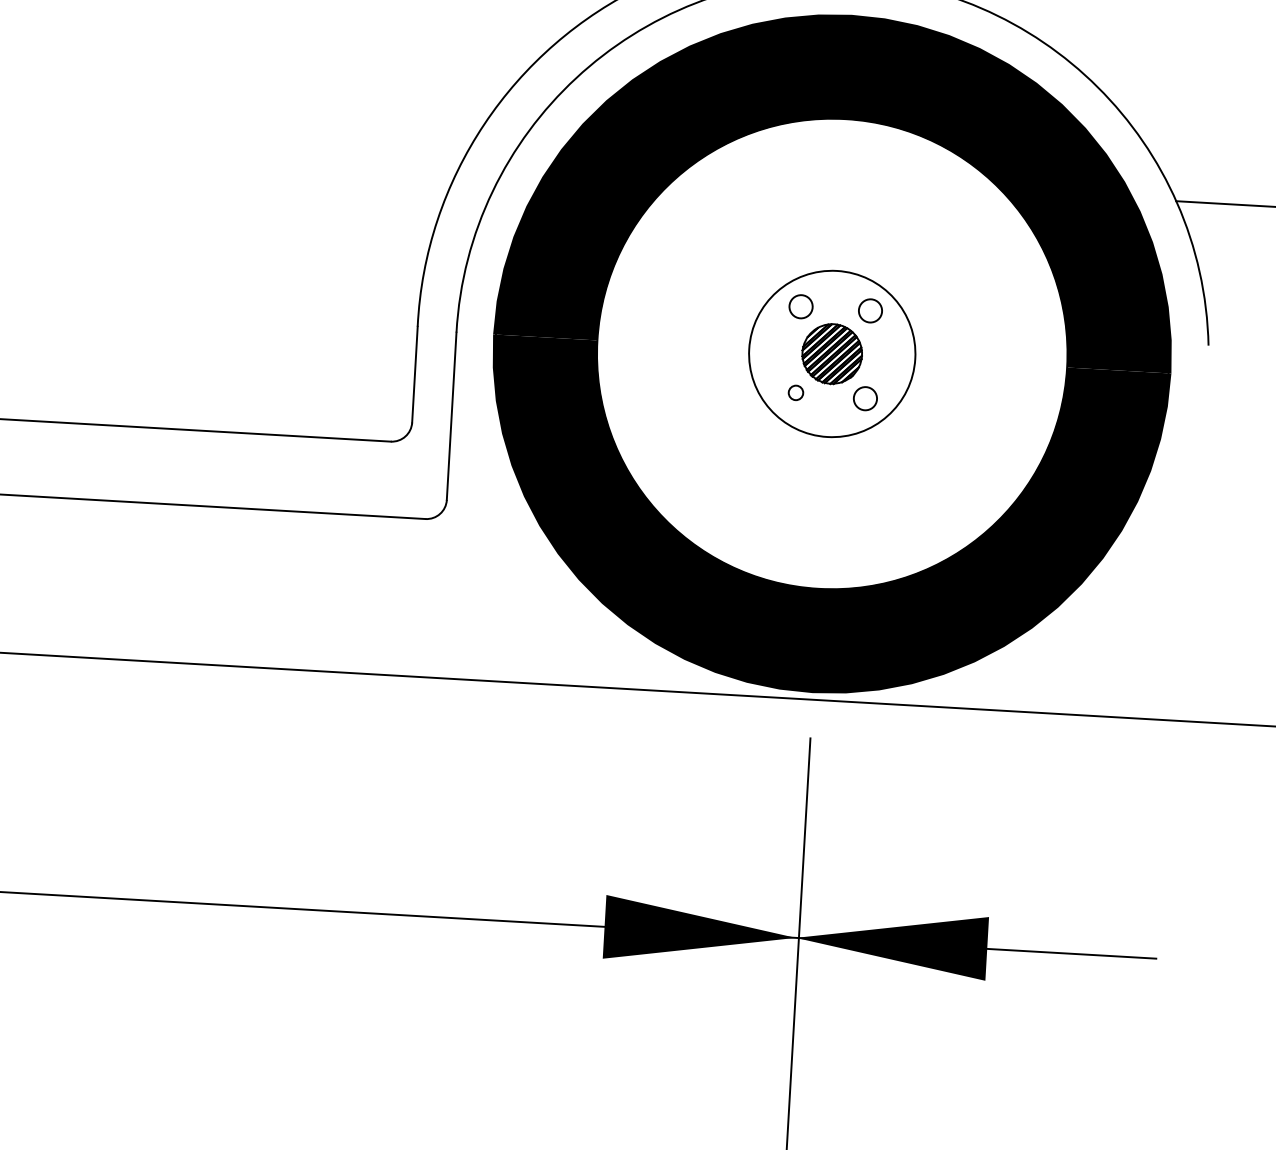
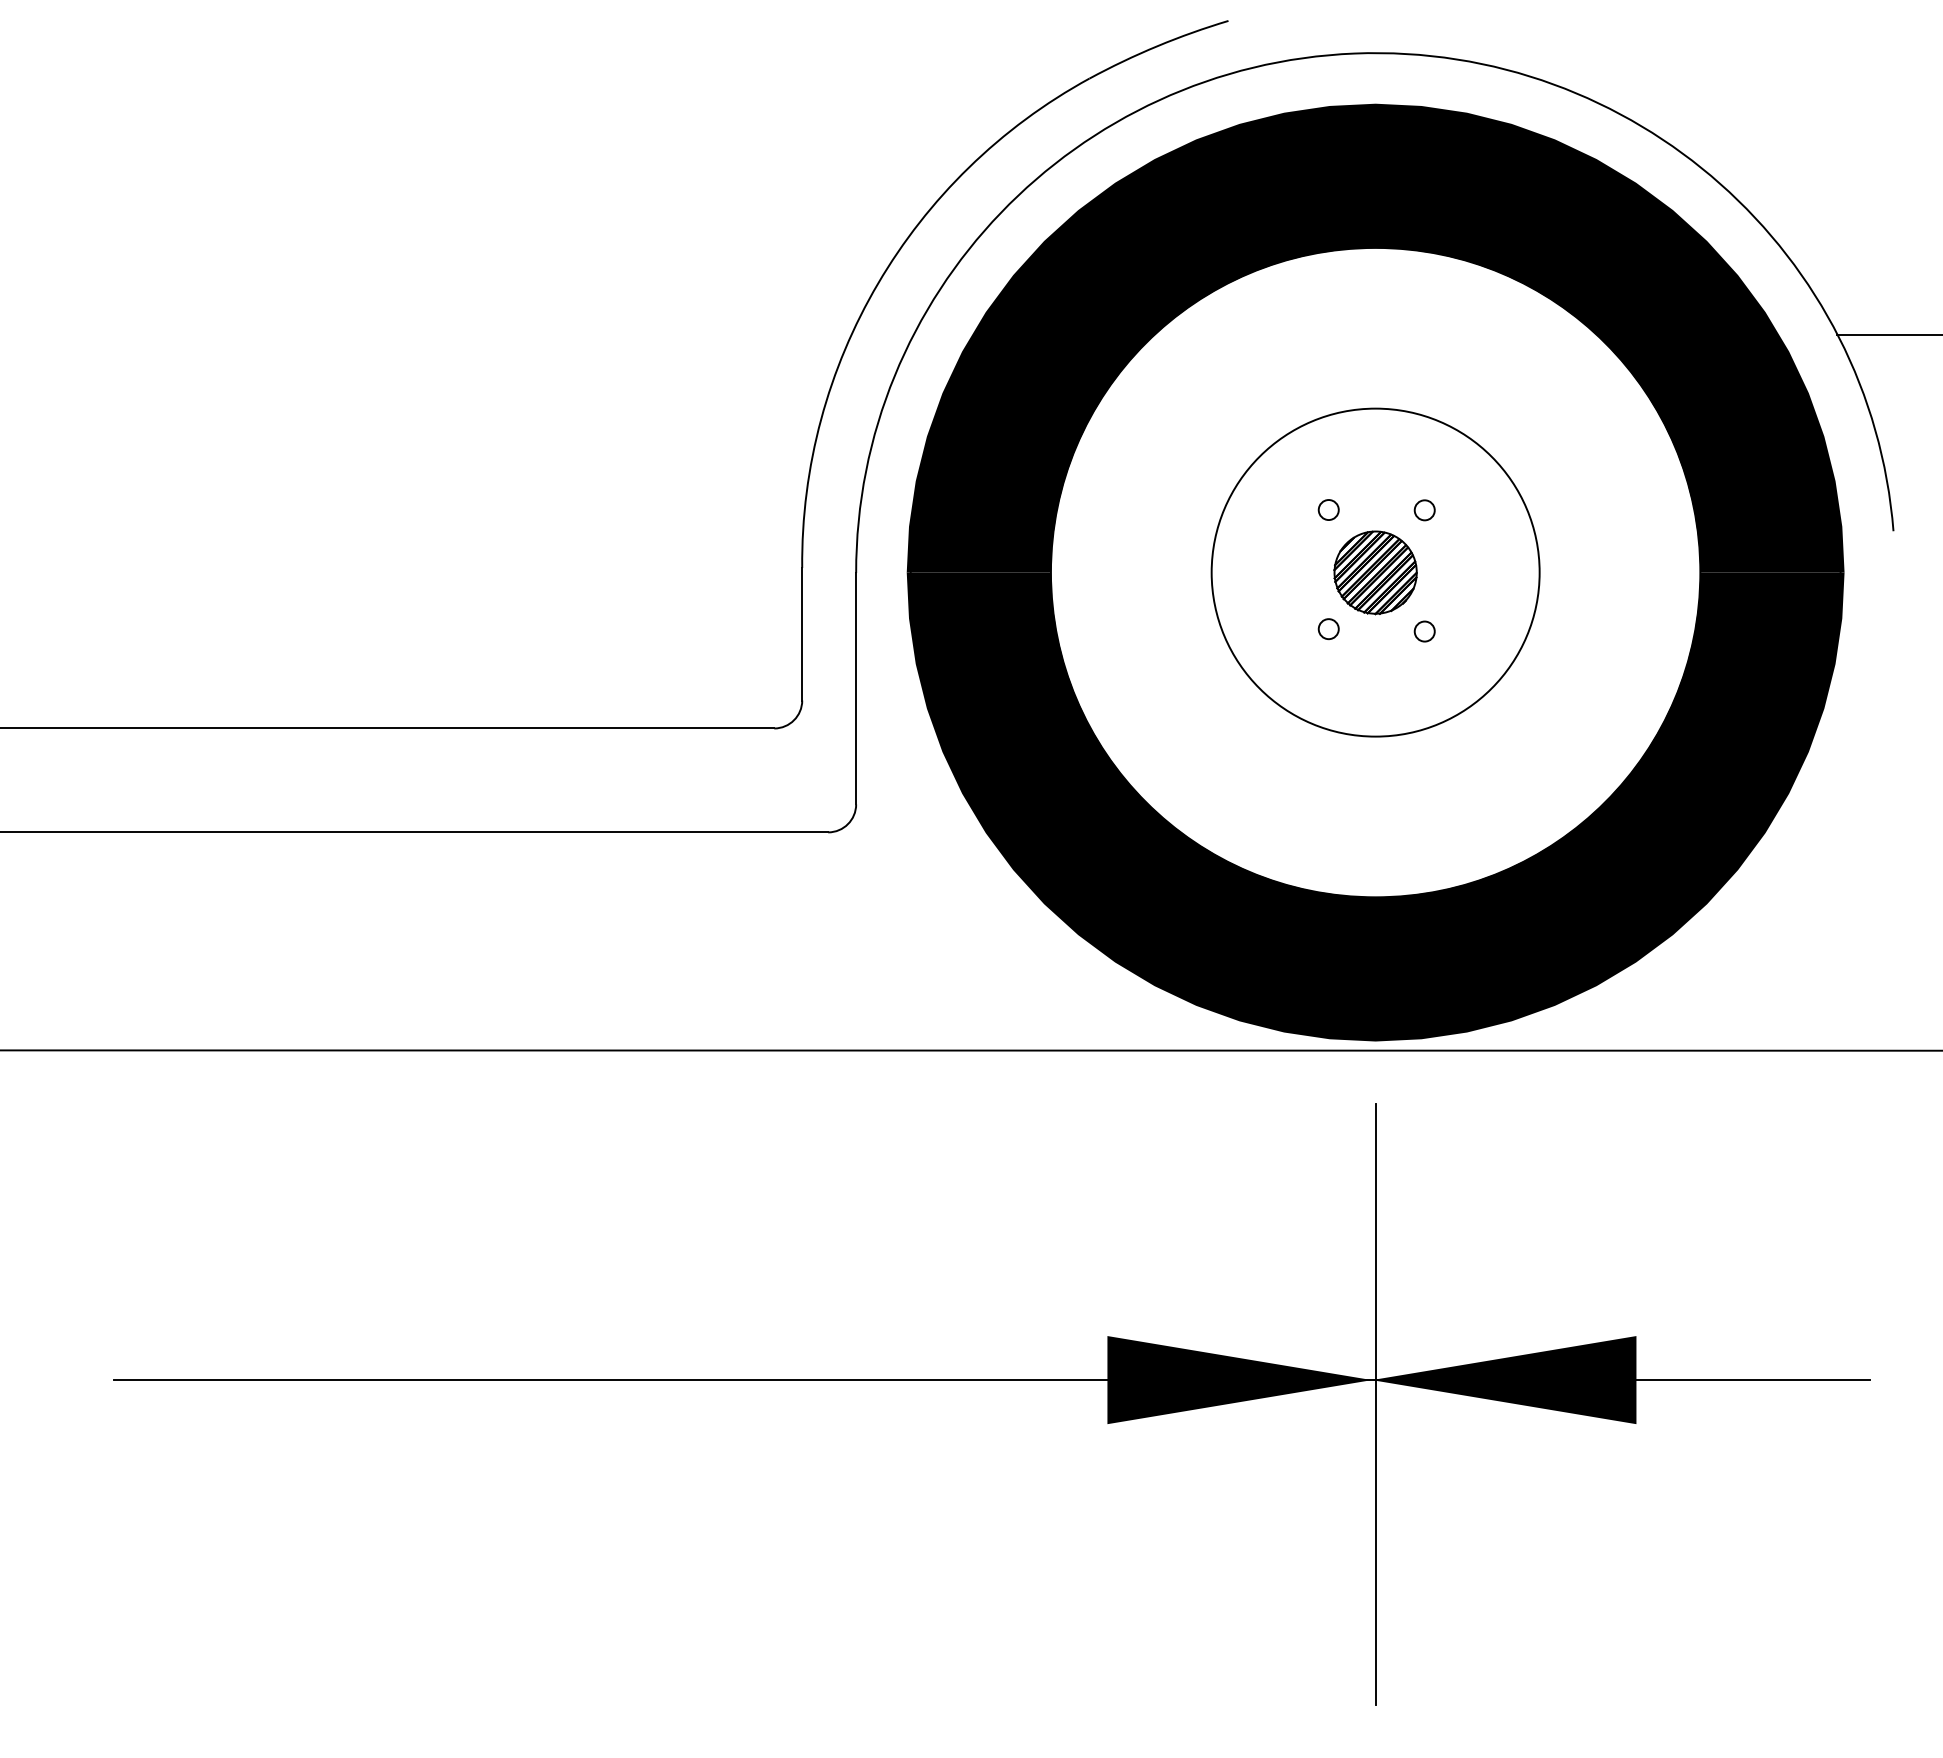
circle: (800, 306) -> (1328, 509), size x0.62
circle: (870, 311) -> (1424, 510), size x0.62
circle: (832, 353) -> (1375, 572), size x1.43
circle: (865, 398) -> (1424, 631), size x0.62

